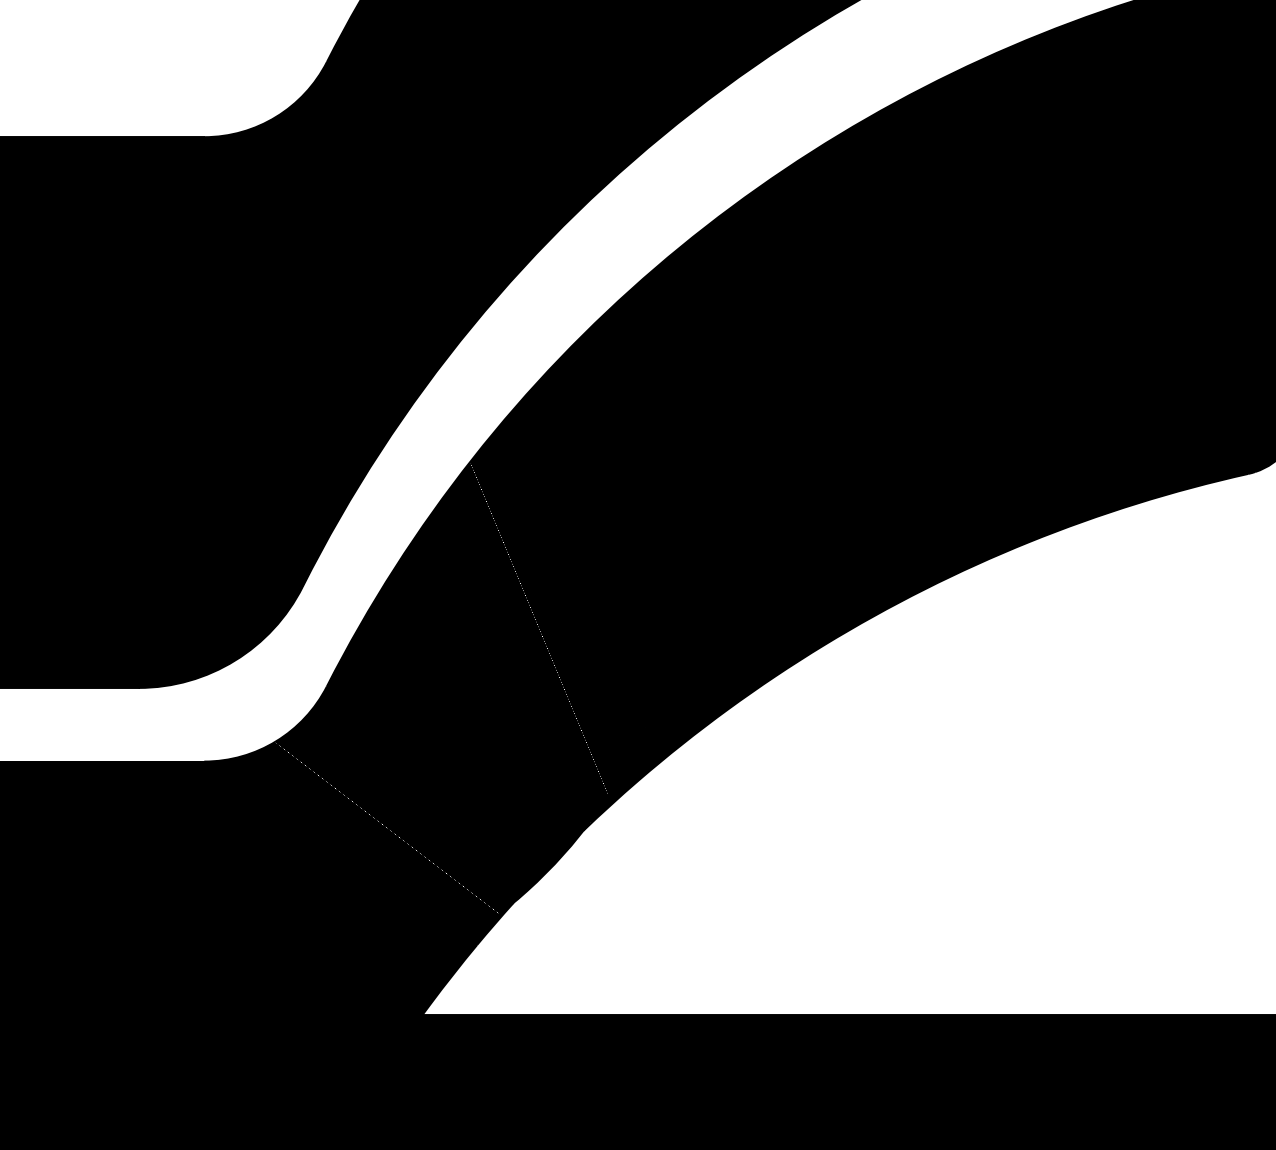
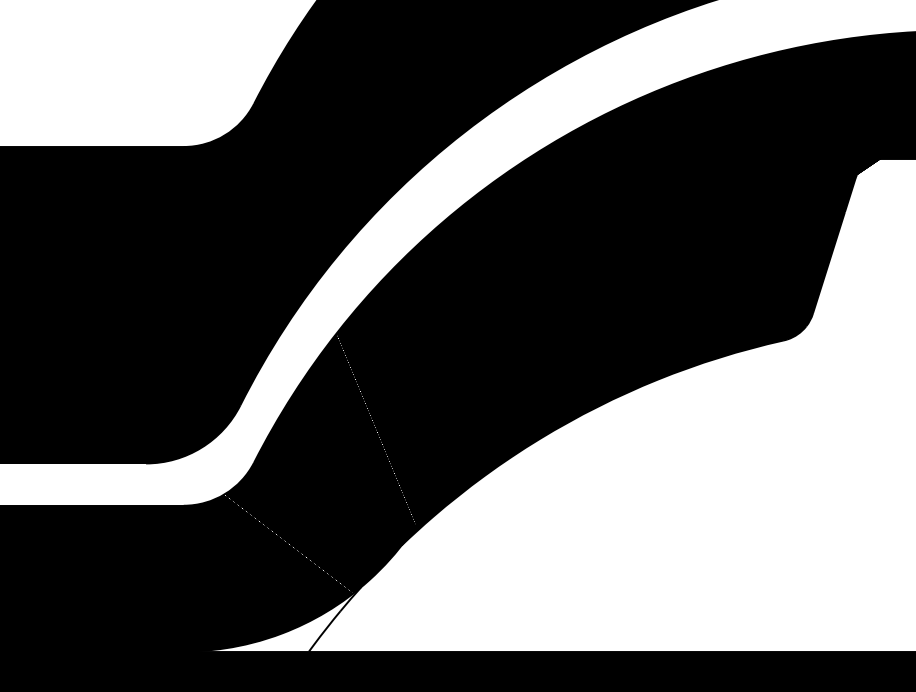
fill: (357, 961) -> (271, 620), removed

